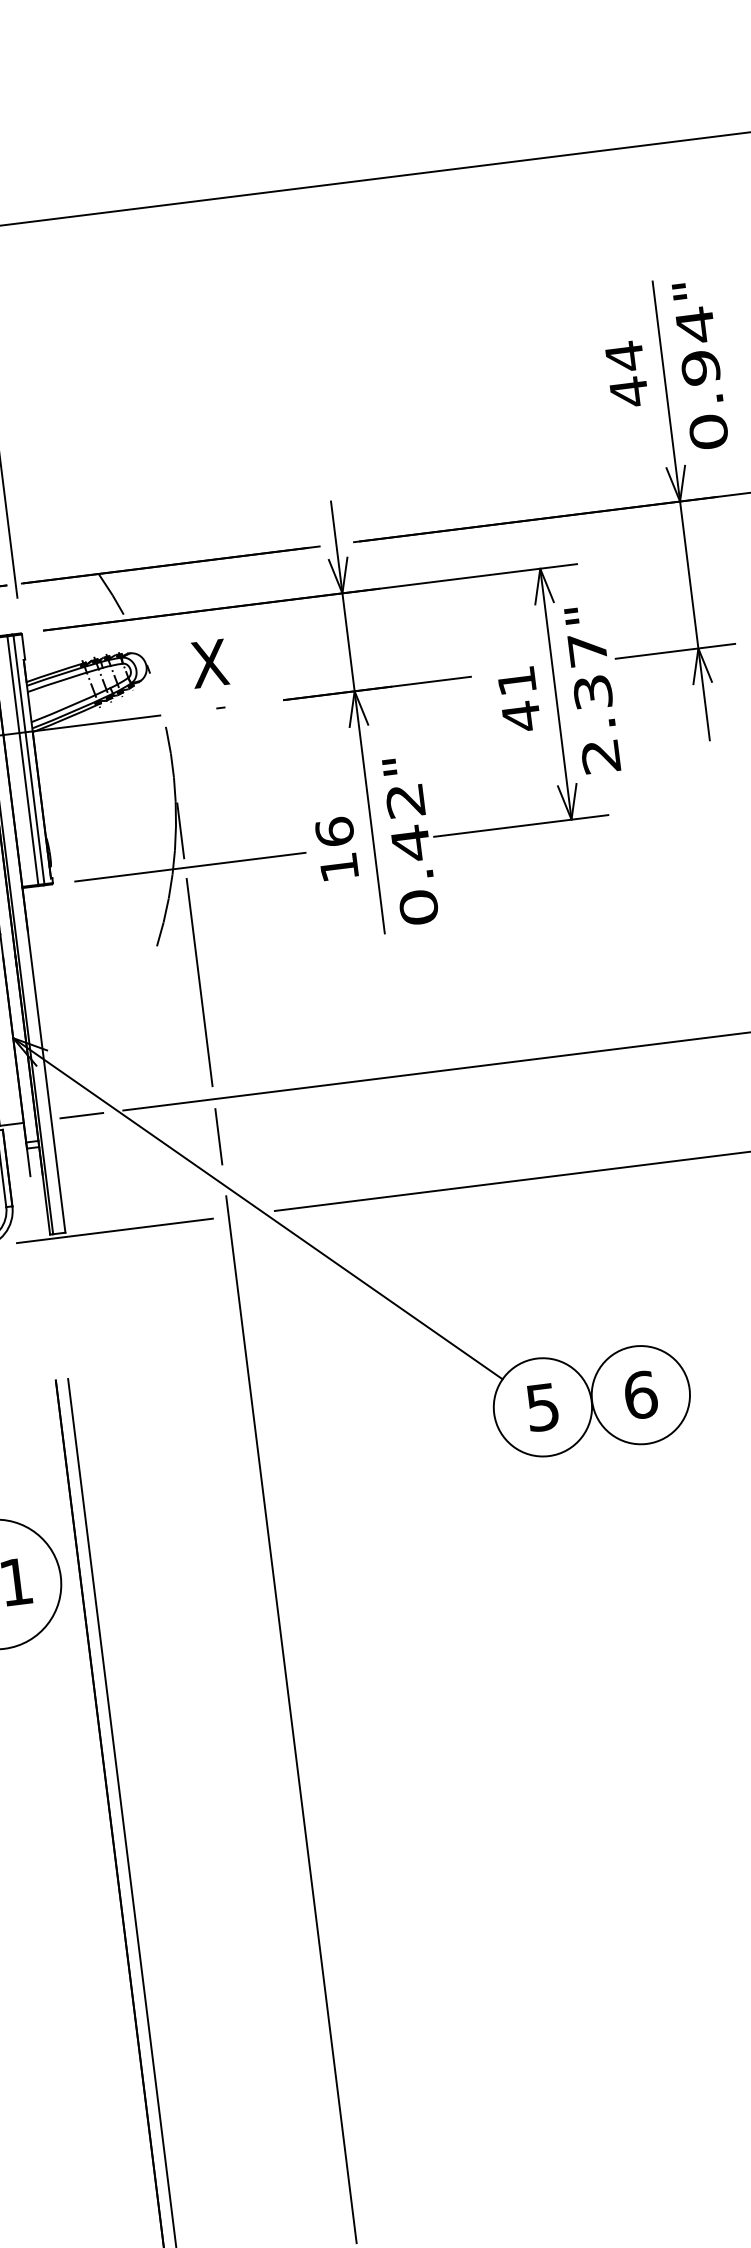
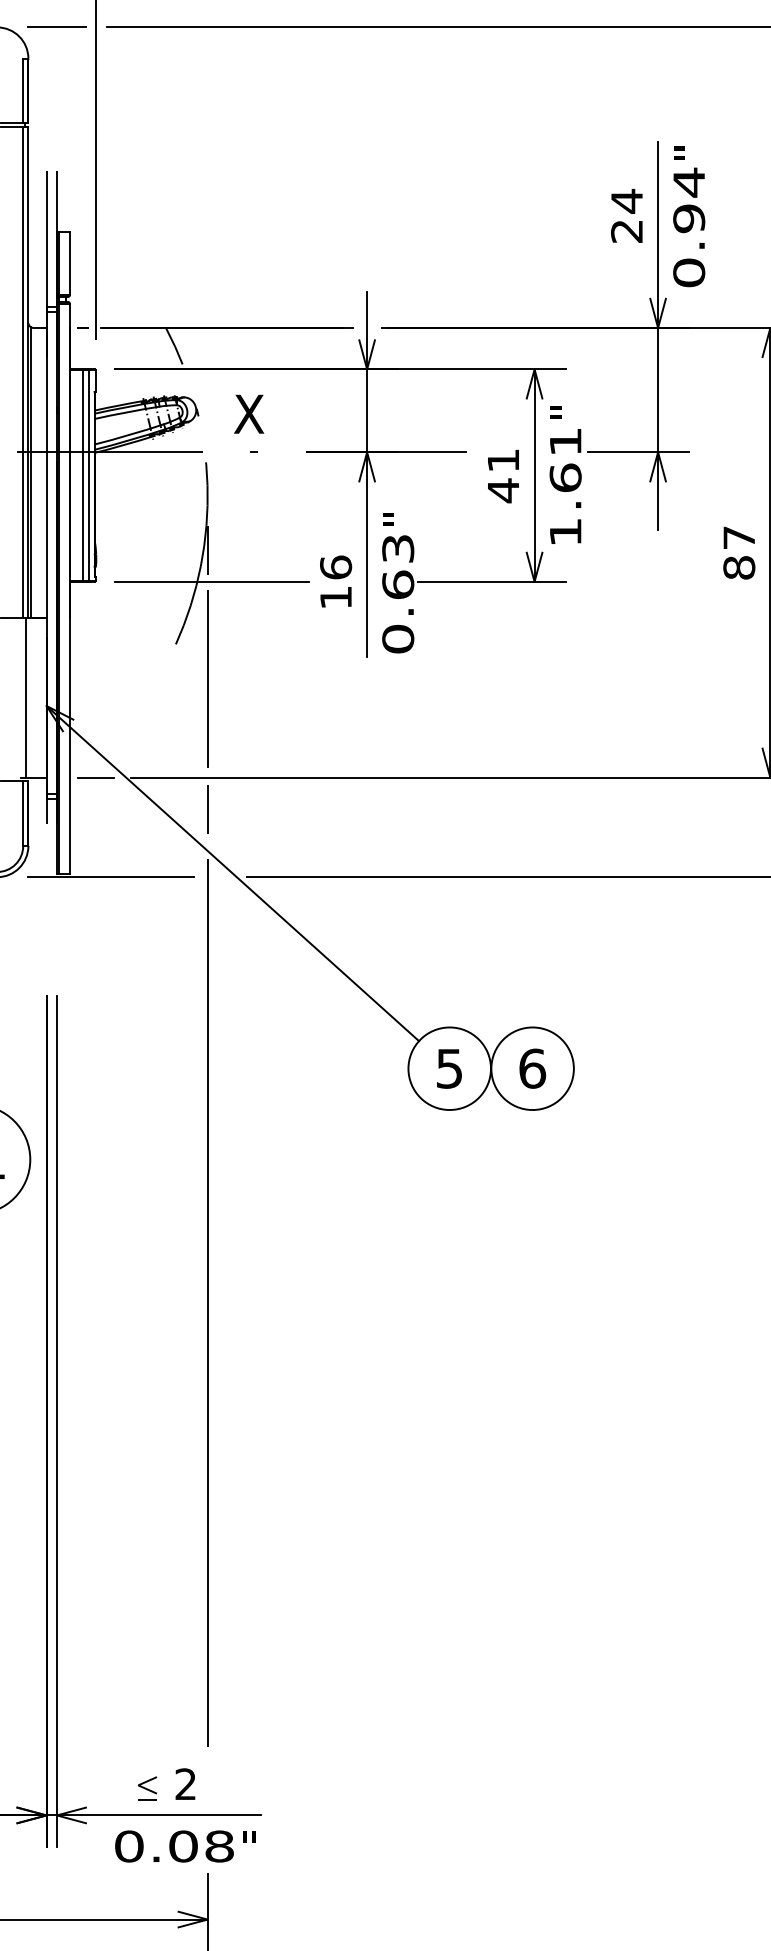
text: (628, 392) -> (626, 231), 44 -> 24
text: (594, 703) -> (565, 487), 2.37 -> 1.61
text: (408, 822) -> (398, 567), 0.42 -> 0.63

